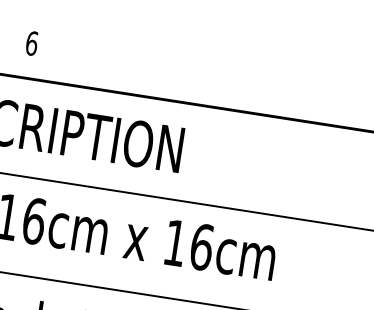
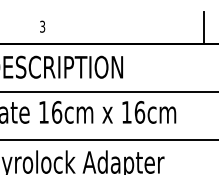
text: (31, 42) -> (42, 26), 6 -> 3
line: (356, 97) -> (203, 28), added

